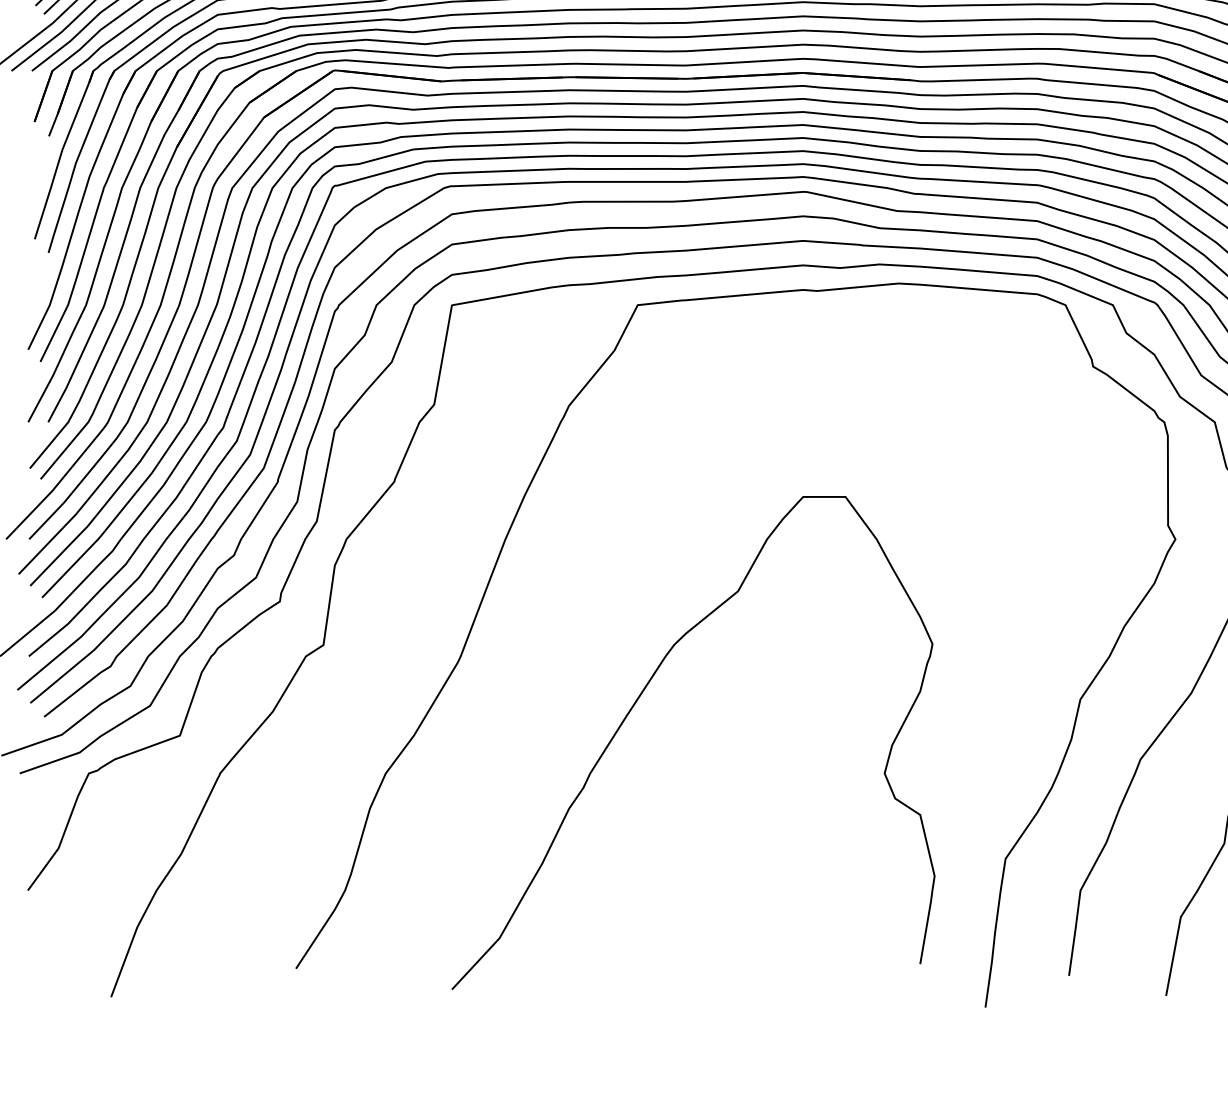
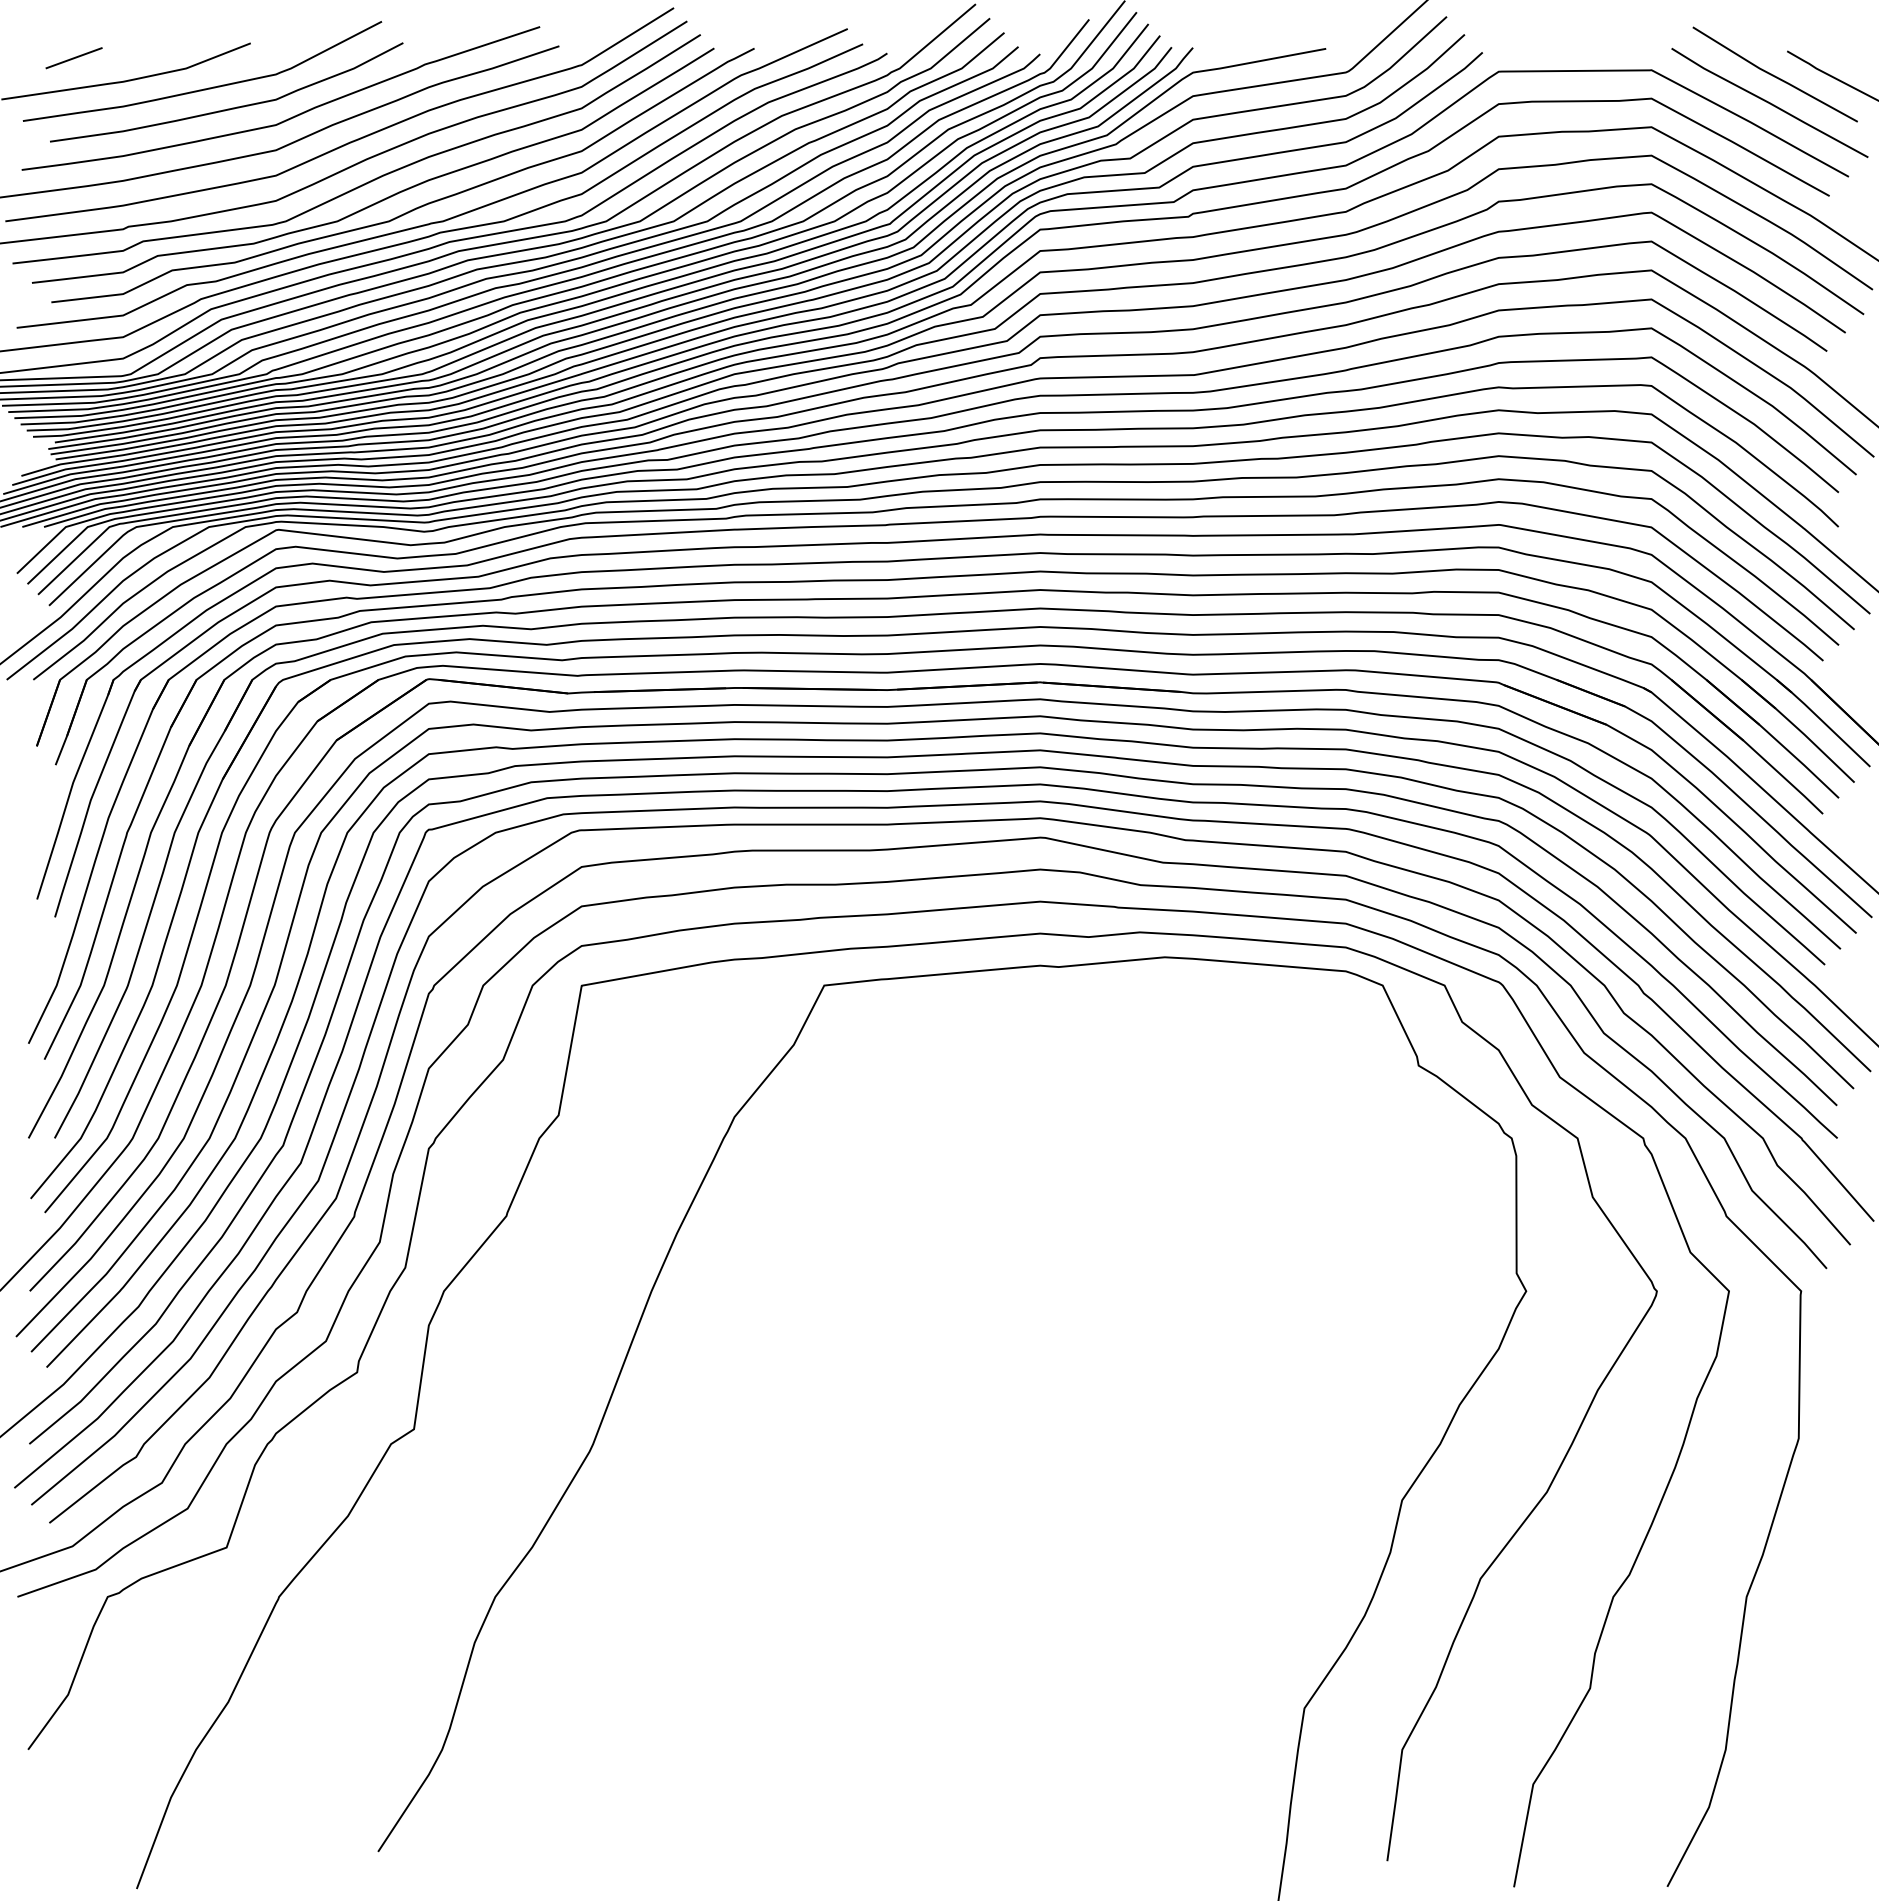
curve: (632, 708) -> (817, 1512), removed

